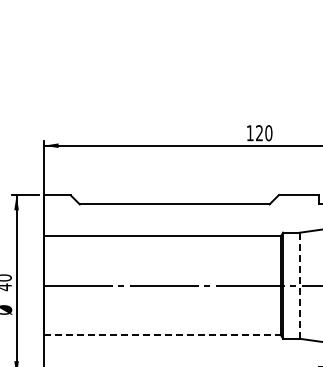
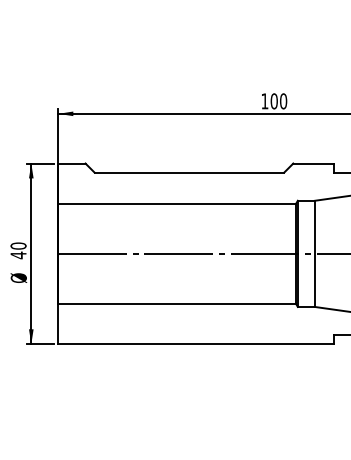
text: (258, 133) -> (273, 101), 120 -> 100
line: (299, 285) -> (314, 253), dashed -> solid
line: (162, 335) -> (177, 303), dashed -> solid

